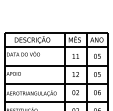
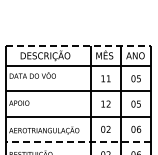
line: (56, 32) -> (79, 45), solid -> dashed
line: (56, 101) -> (78, 142), solid -> dashed

